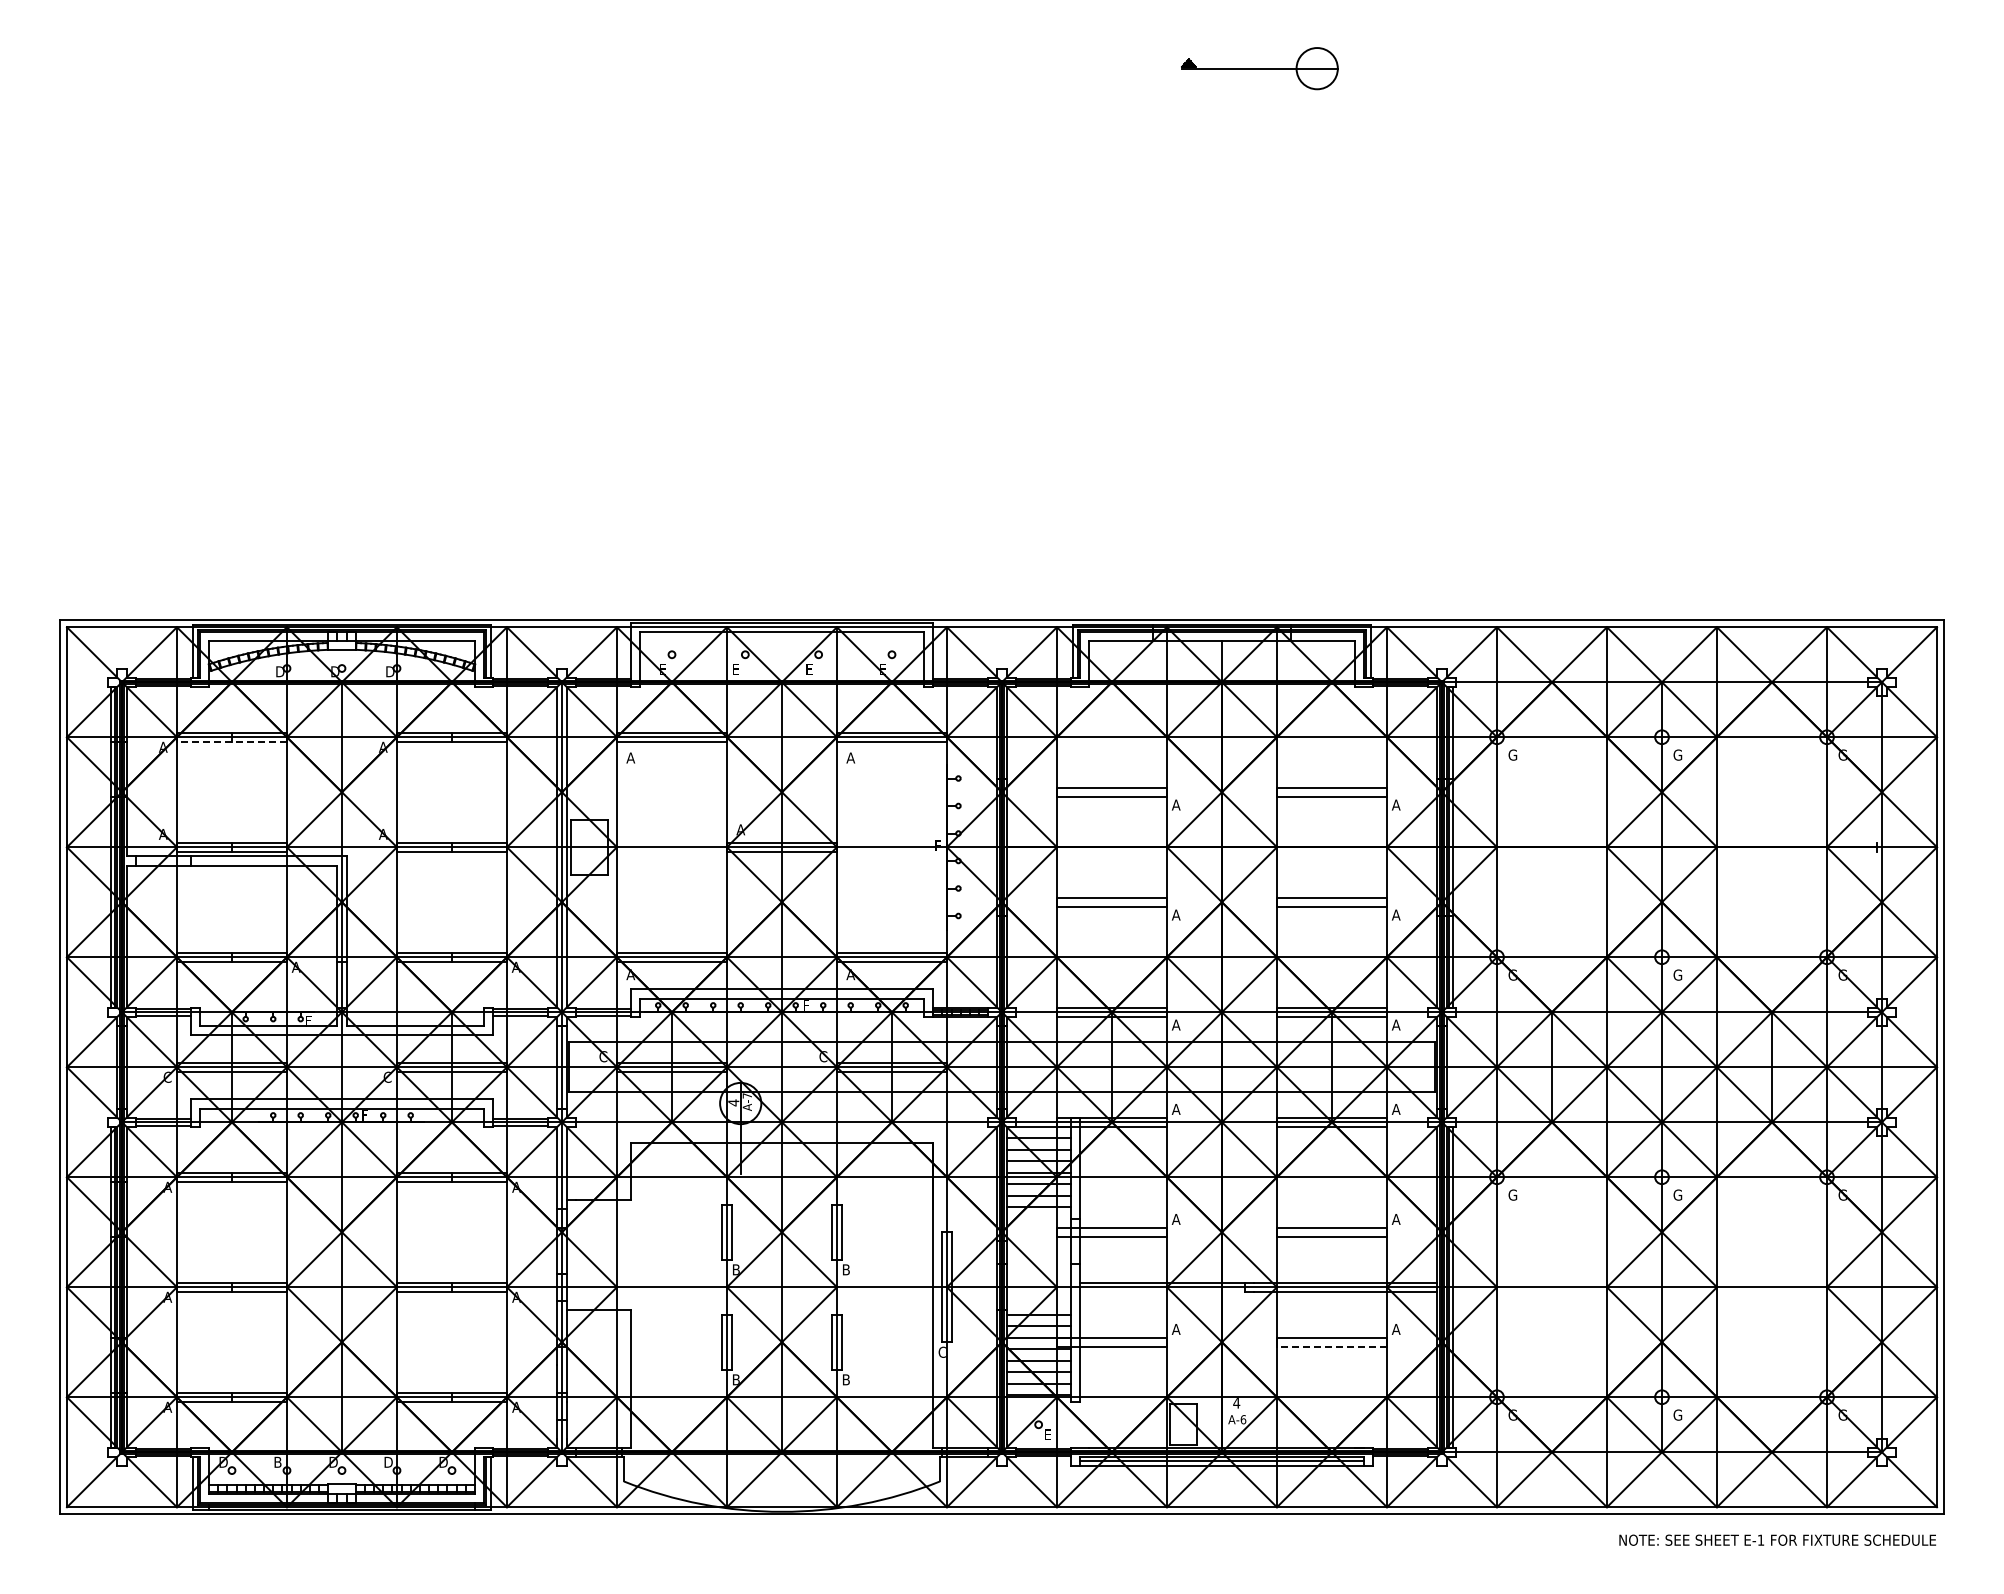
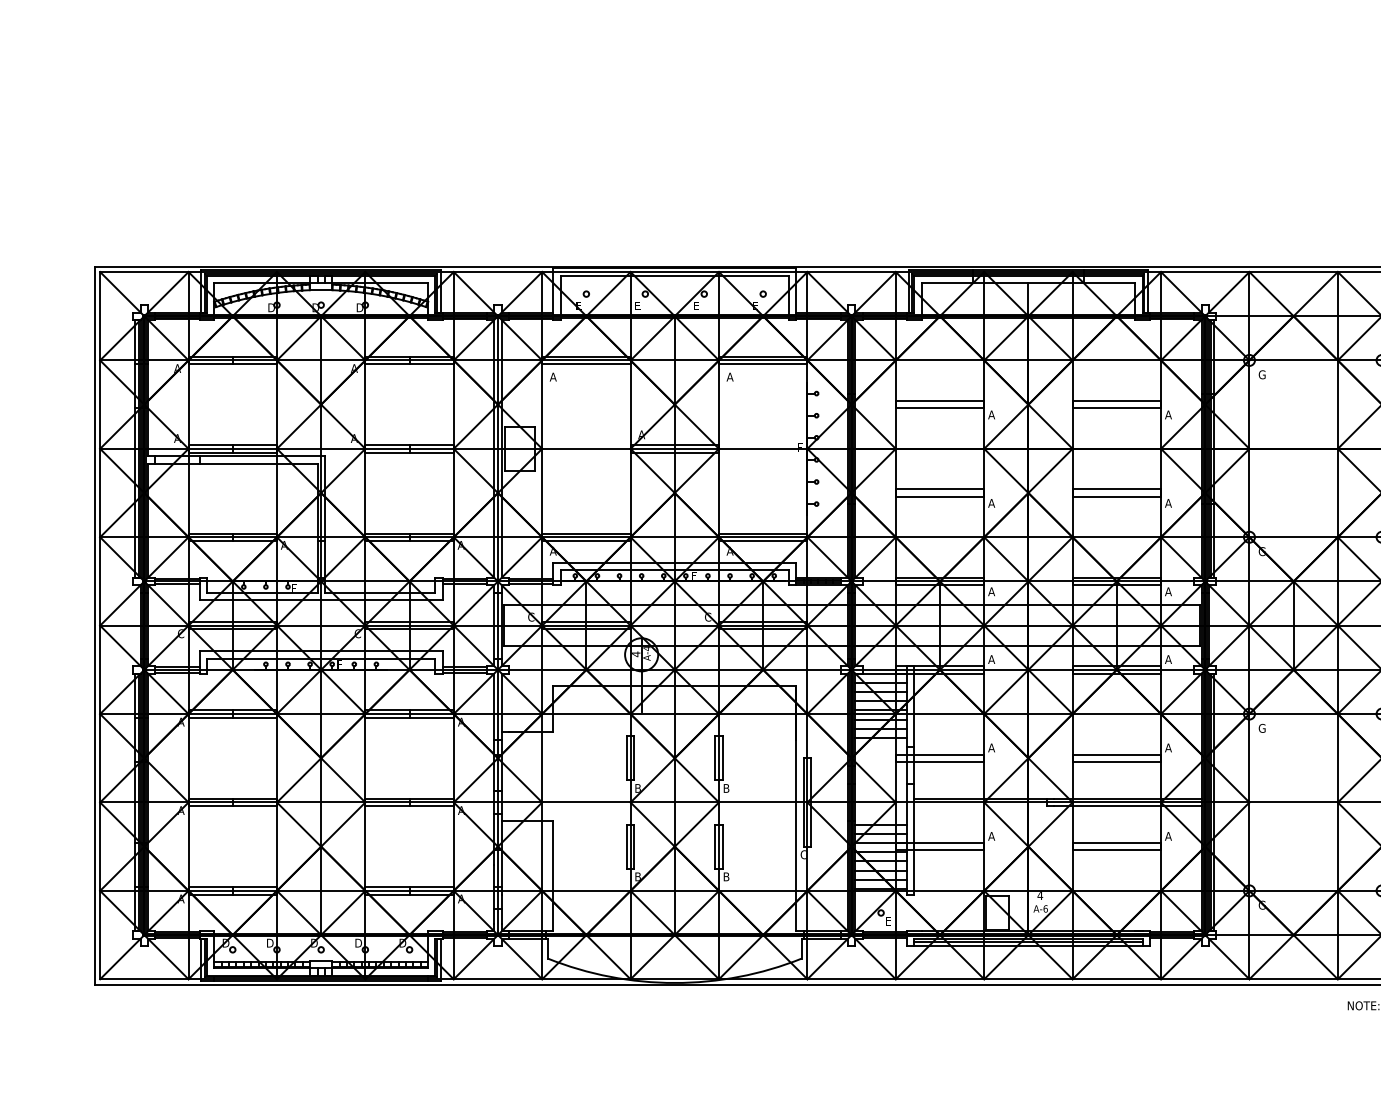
line: (231, 741) -> (232, 363), dashed -> solid
text: (746, 1095) -> (646, 648), A-7 -> A-4
line: (1331, 1346) -> (1116, 850), dashed -> solid
text: (279, 1462) -> (270, 943), B -> D

